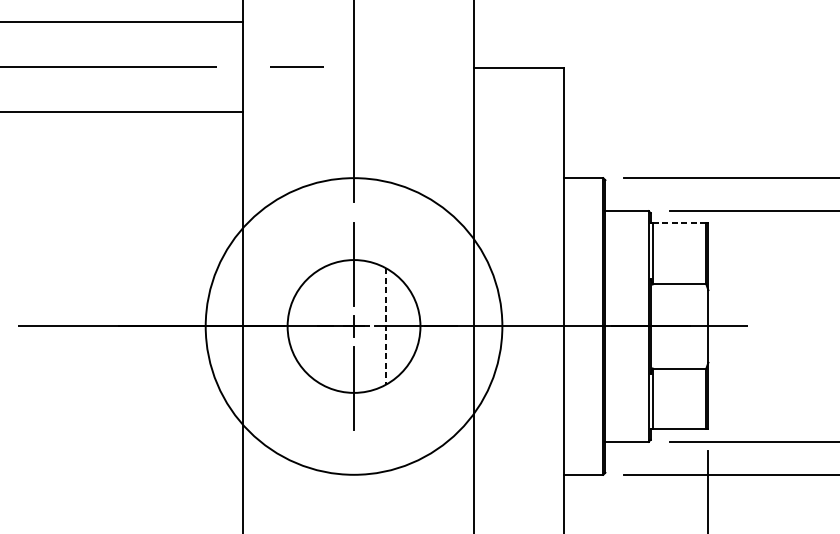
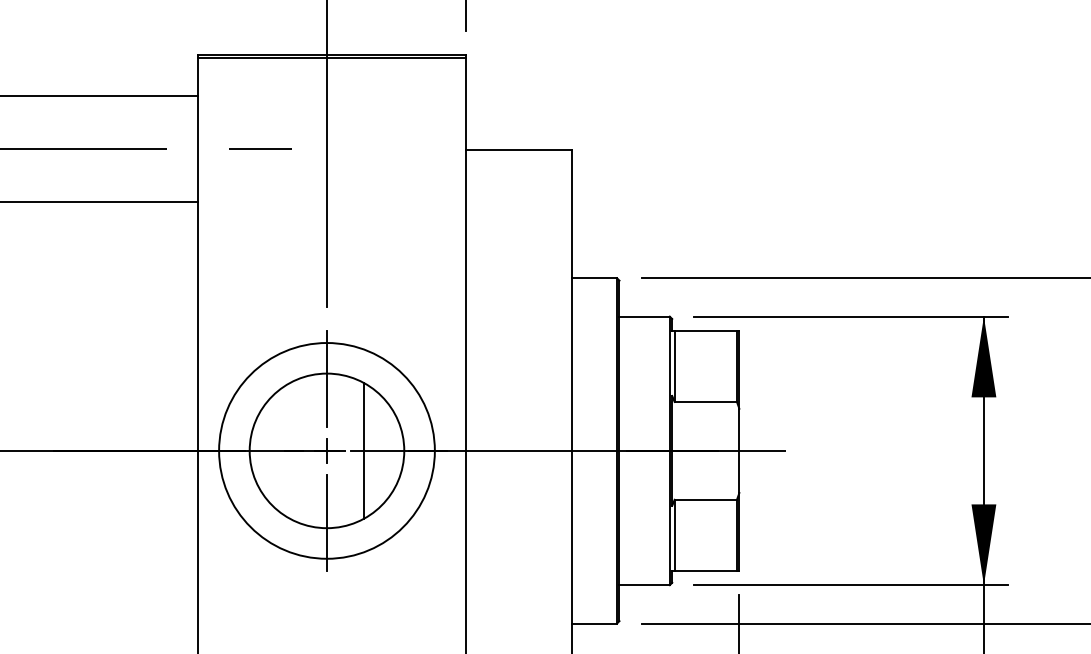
line: (680, 223) -> (706, 331), dashed -> solid
circle: (353, 326) -> (326, 450), size x0.62
line: (386, 326) -> (364, 450), dashed -> solid

